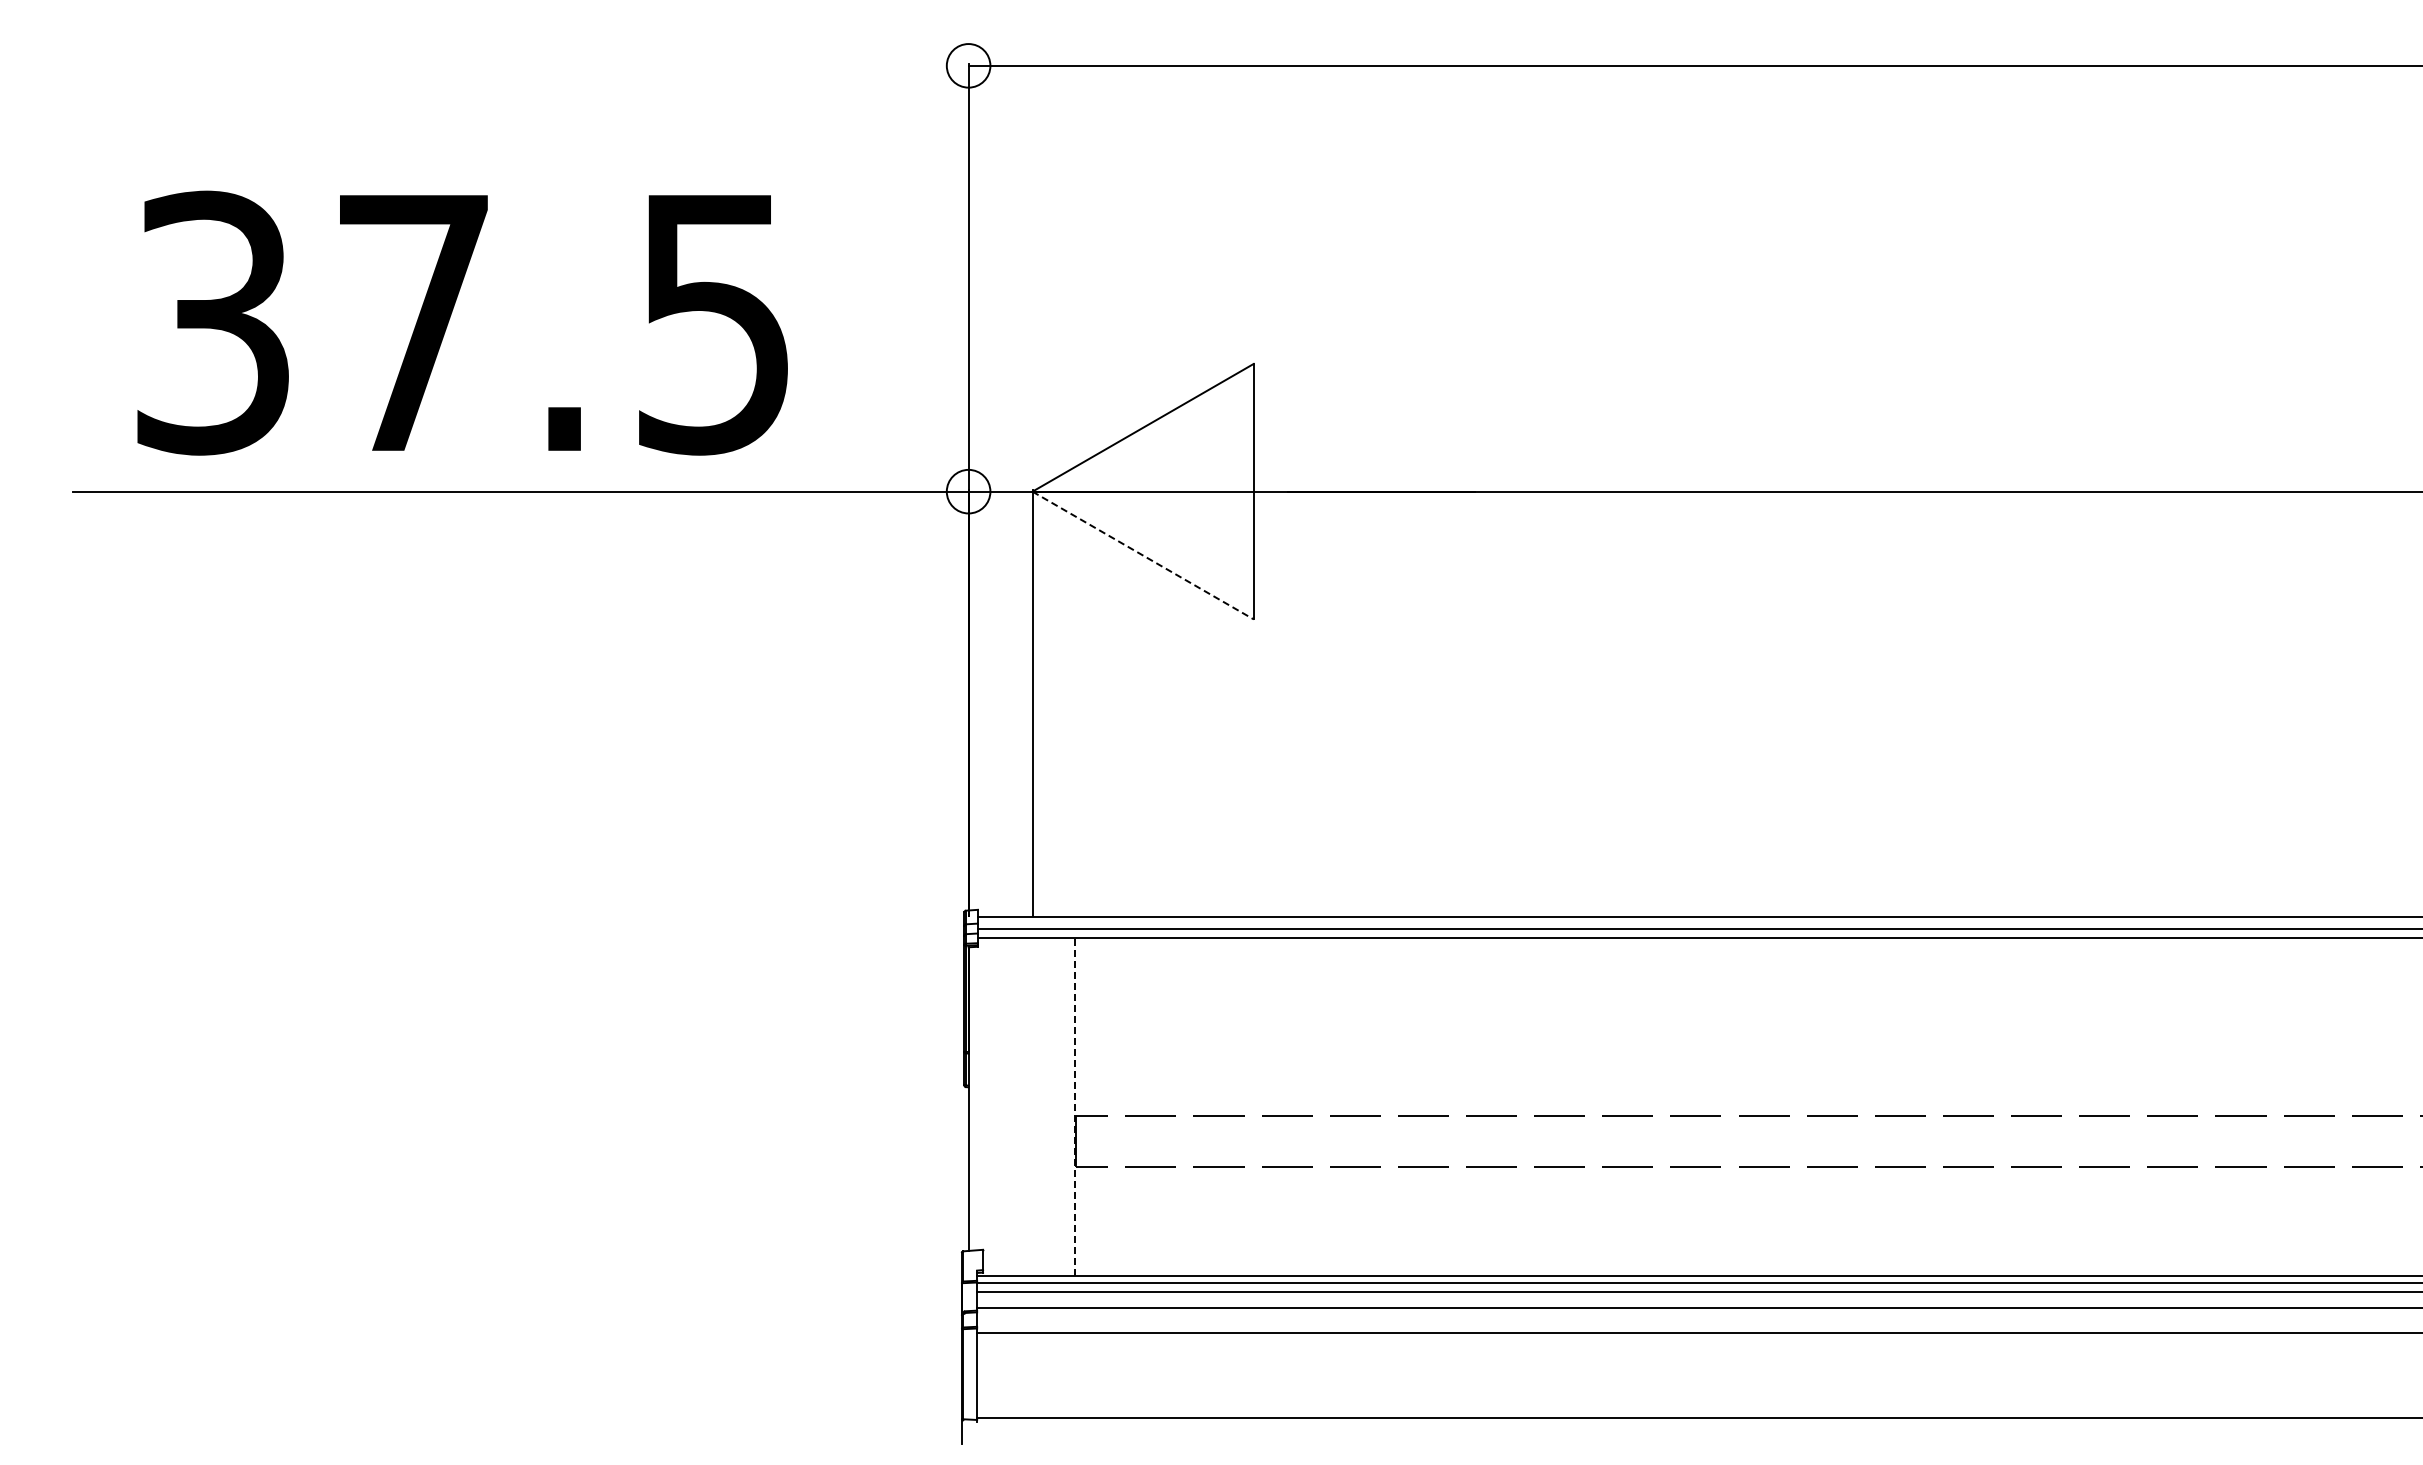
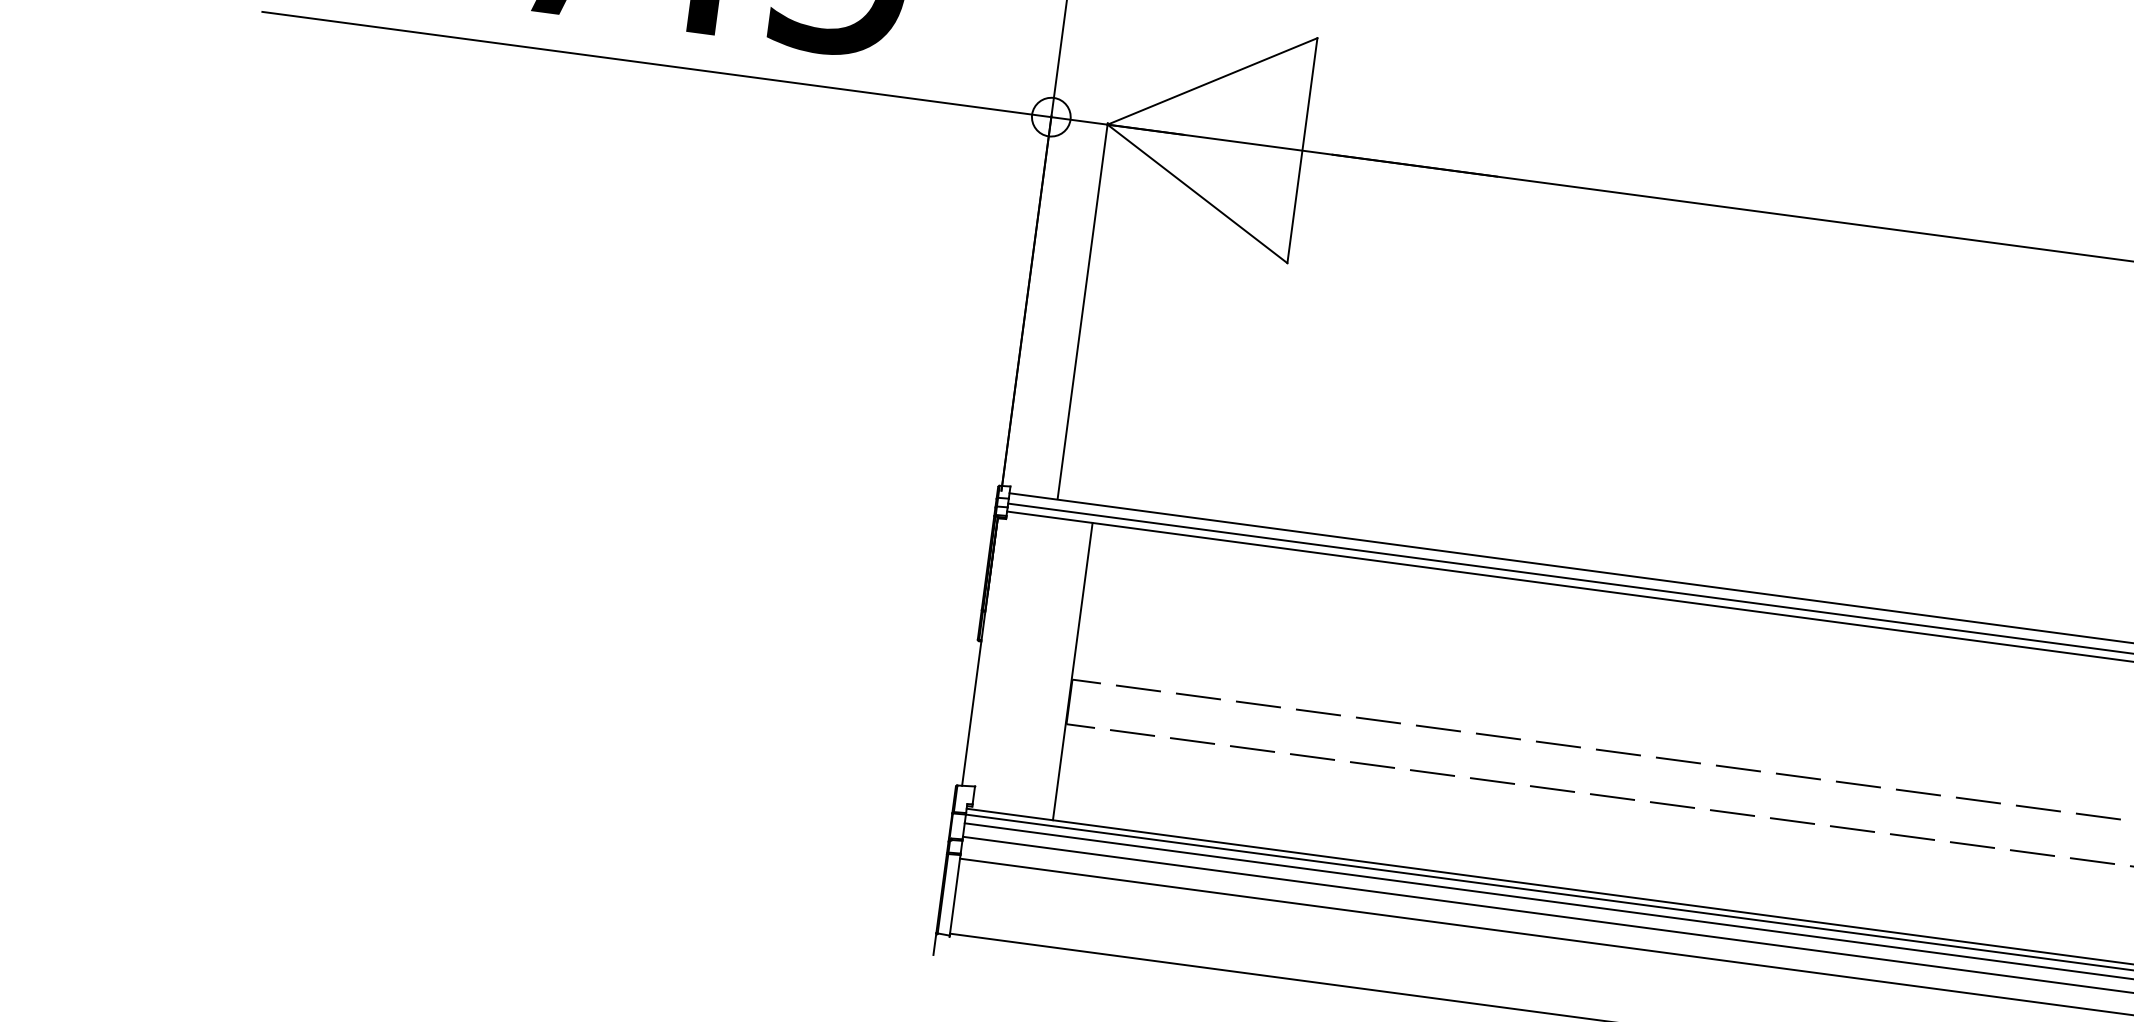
line: (1143, 555) -> (1197, 193), dashed -> solid
line: (1075, 1107) -> (1073, 672), dashed -> solid

